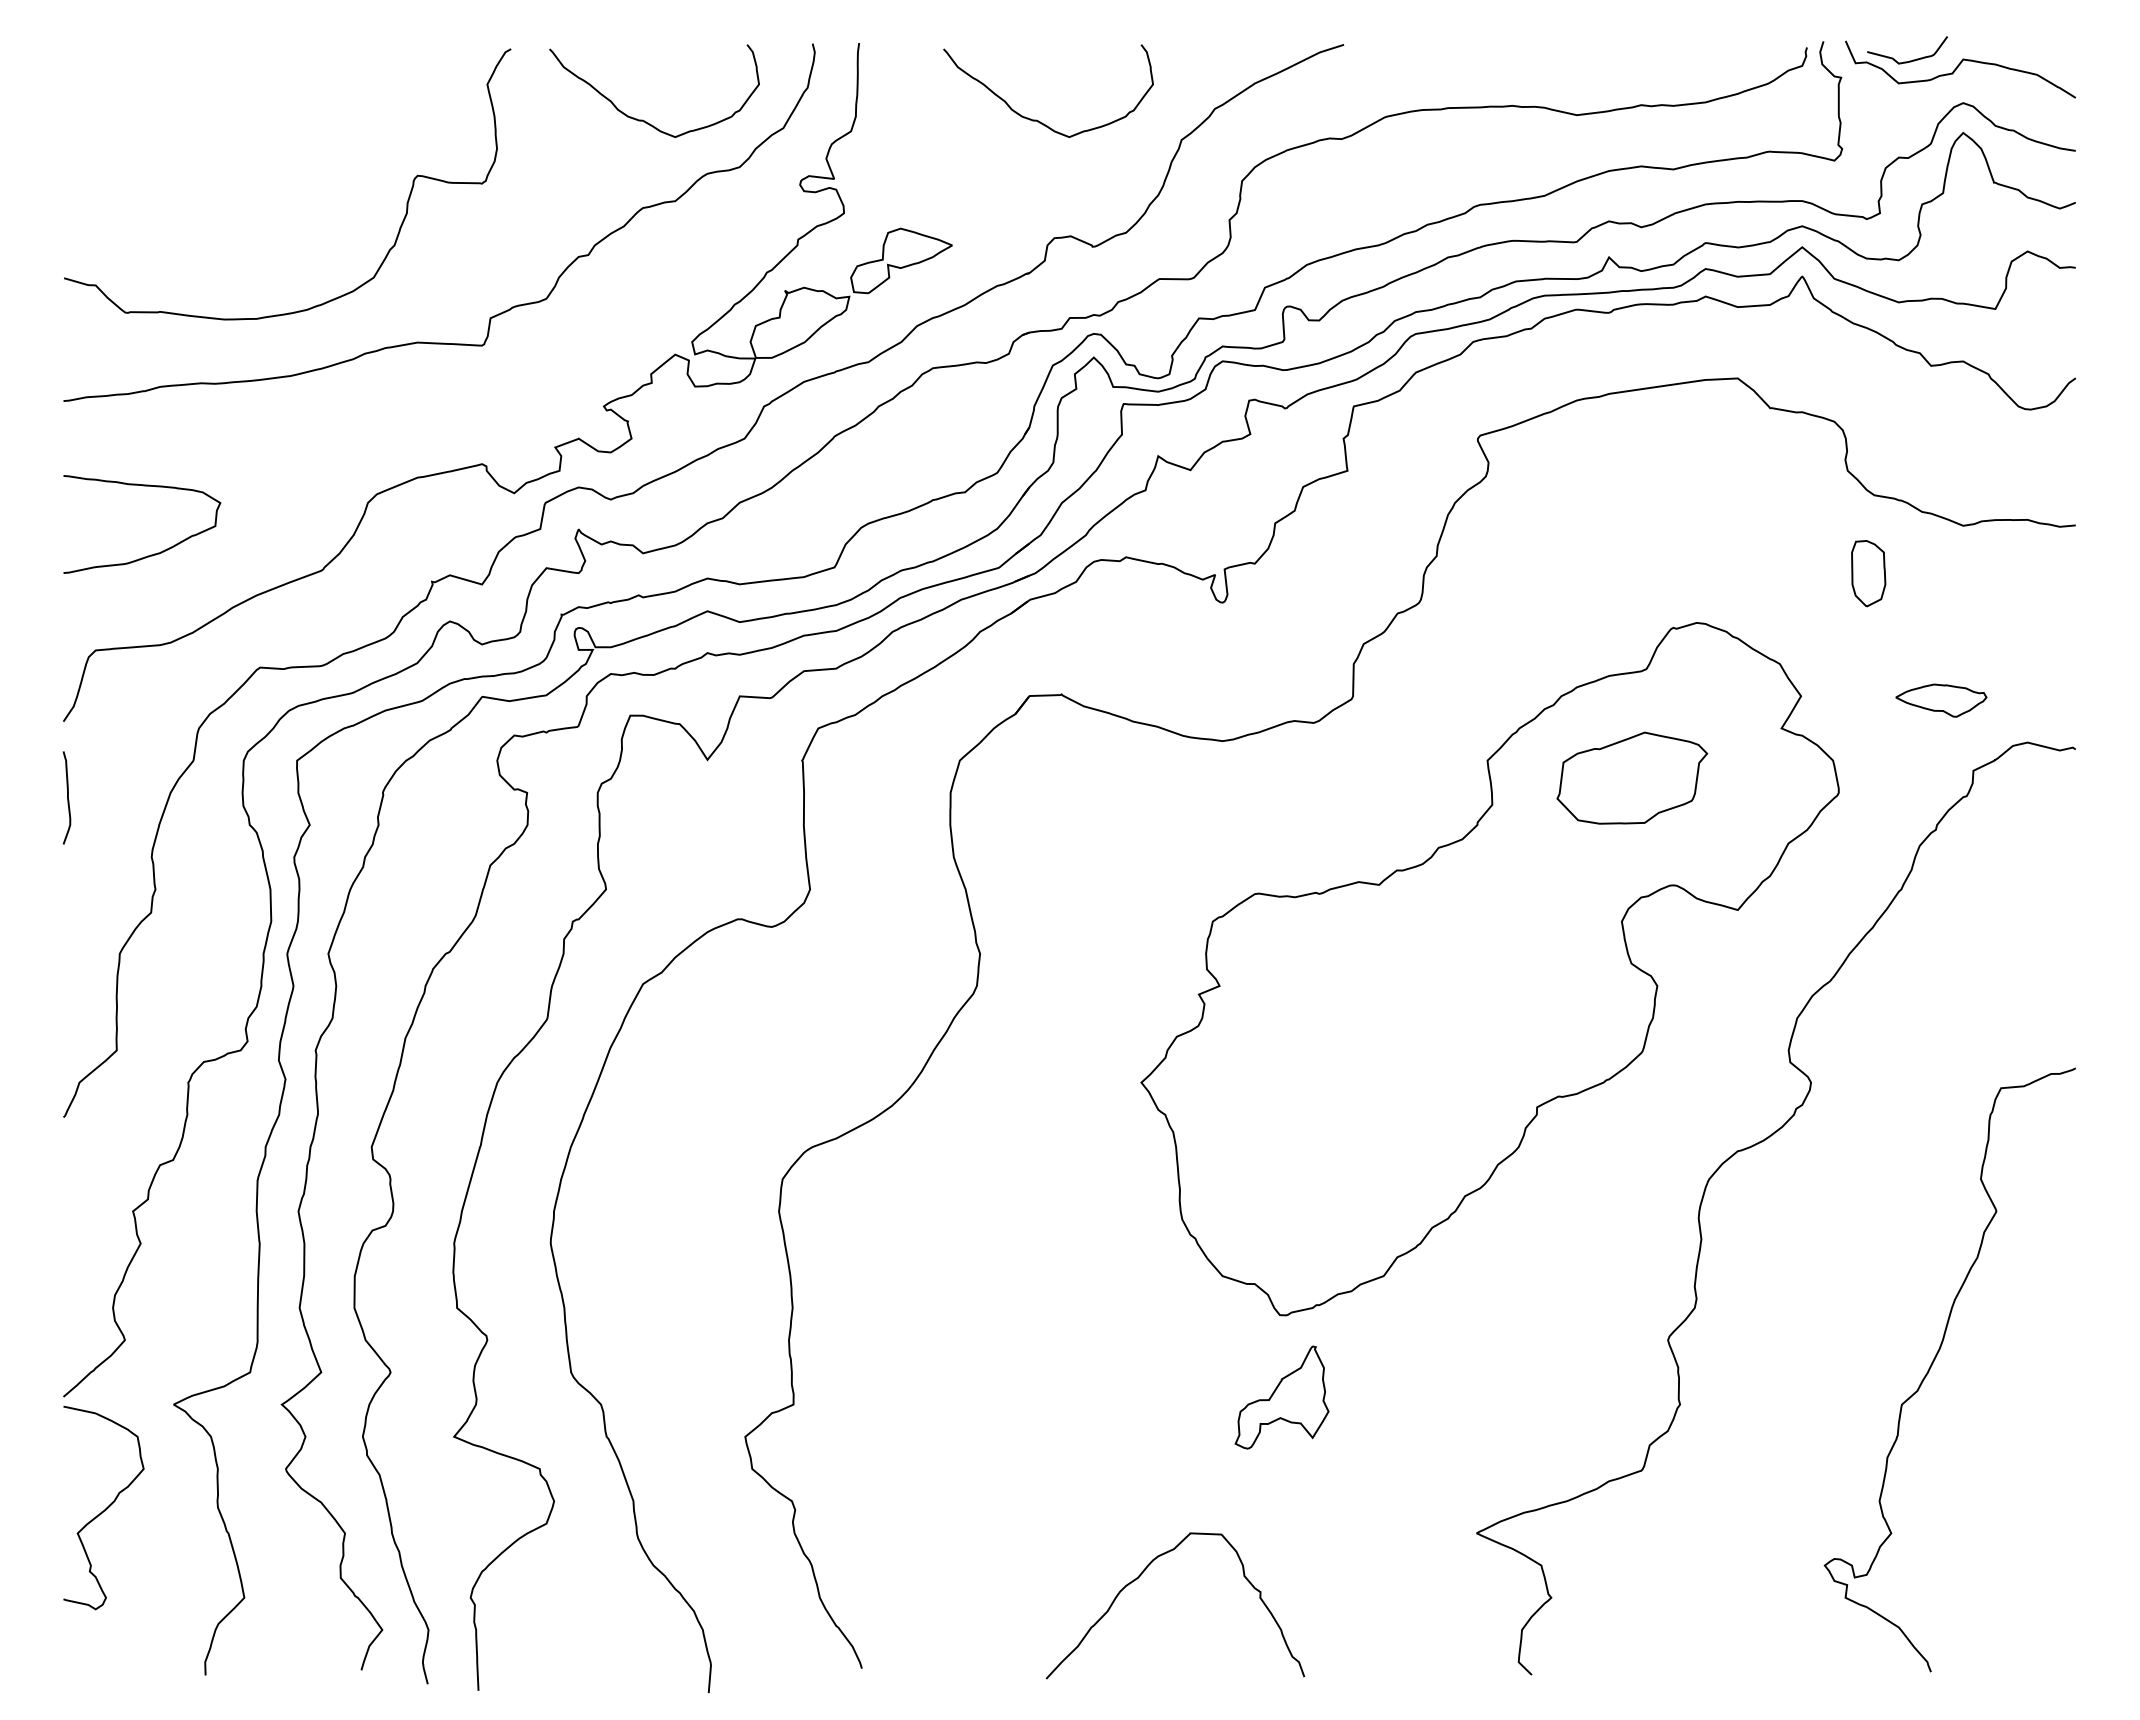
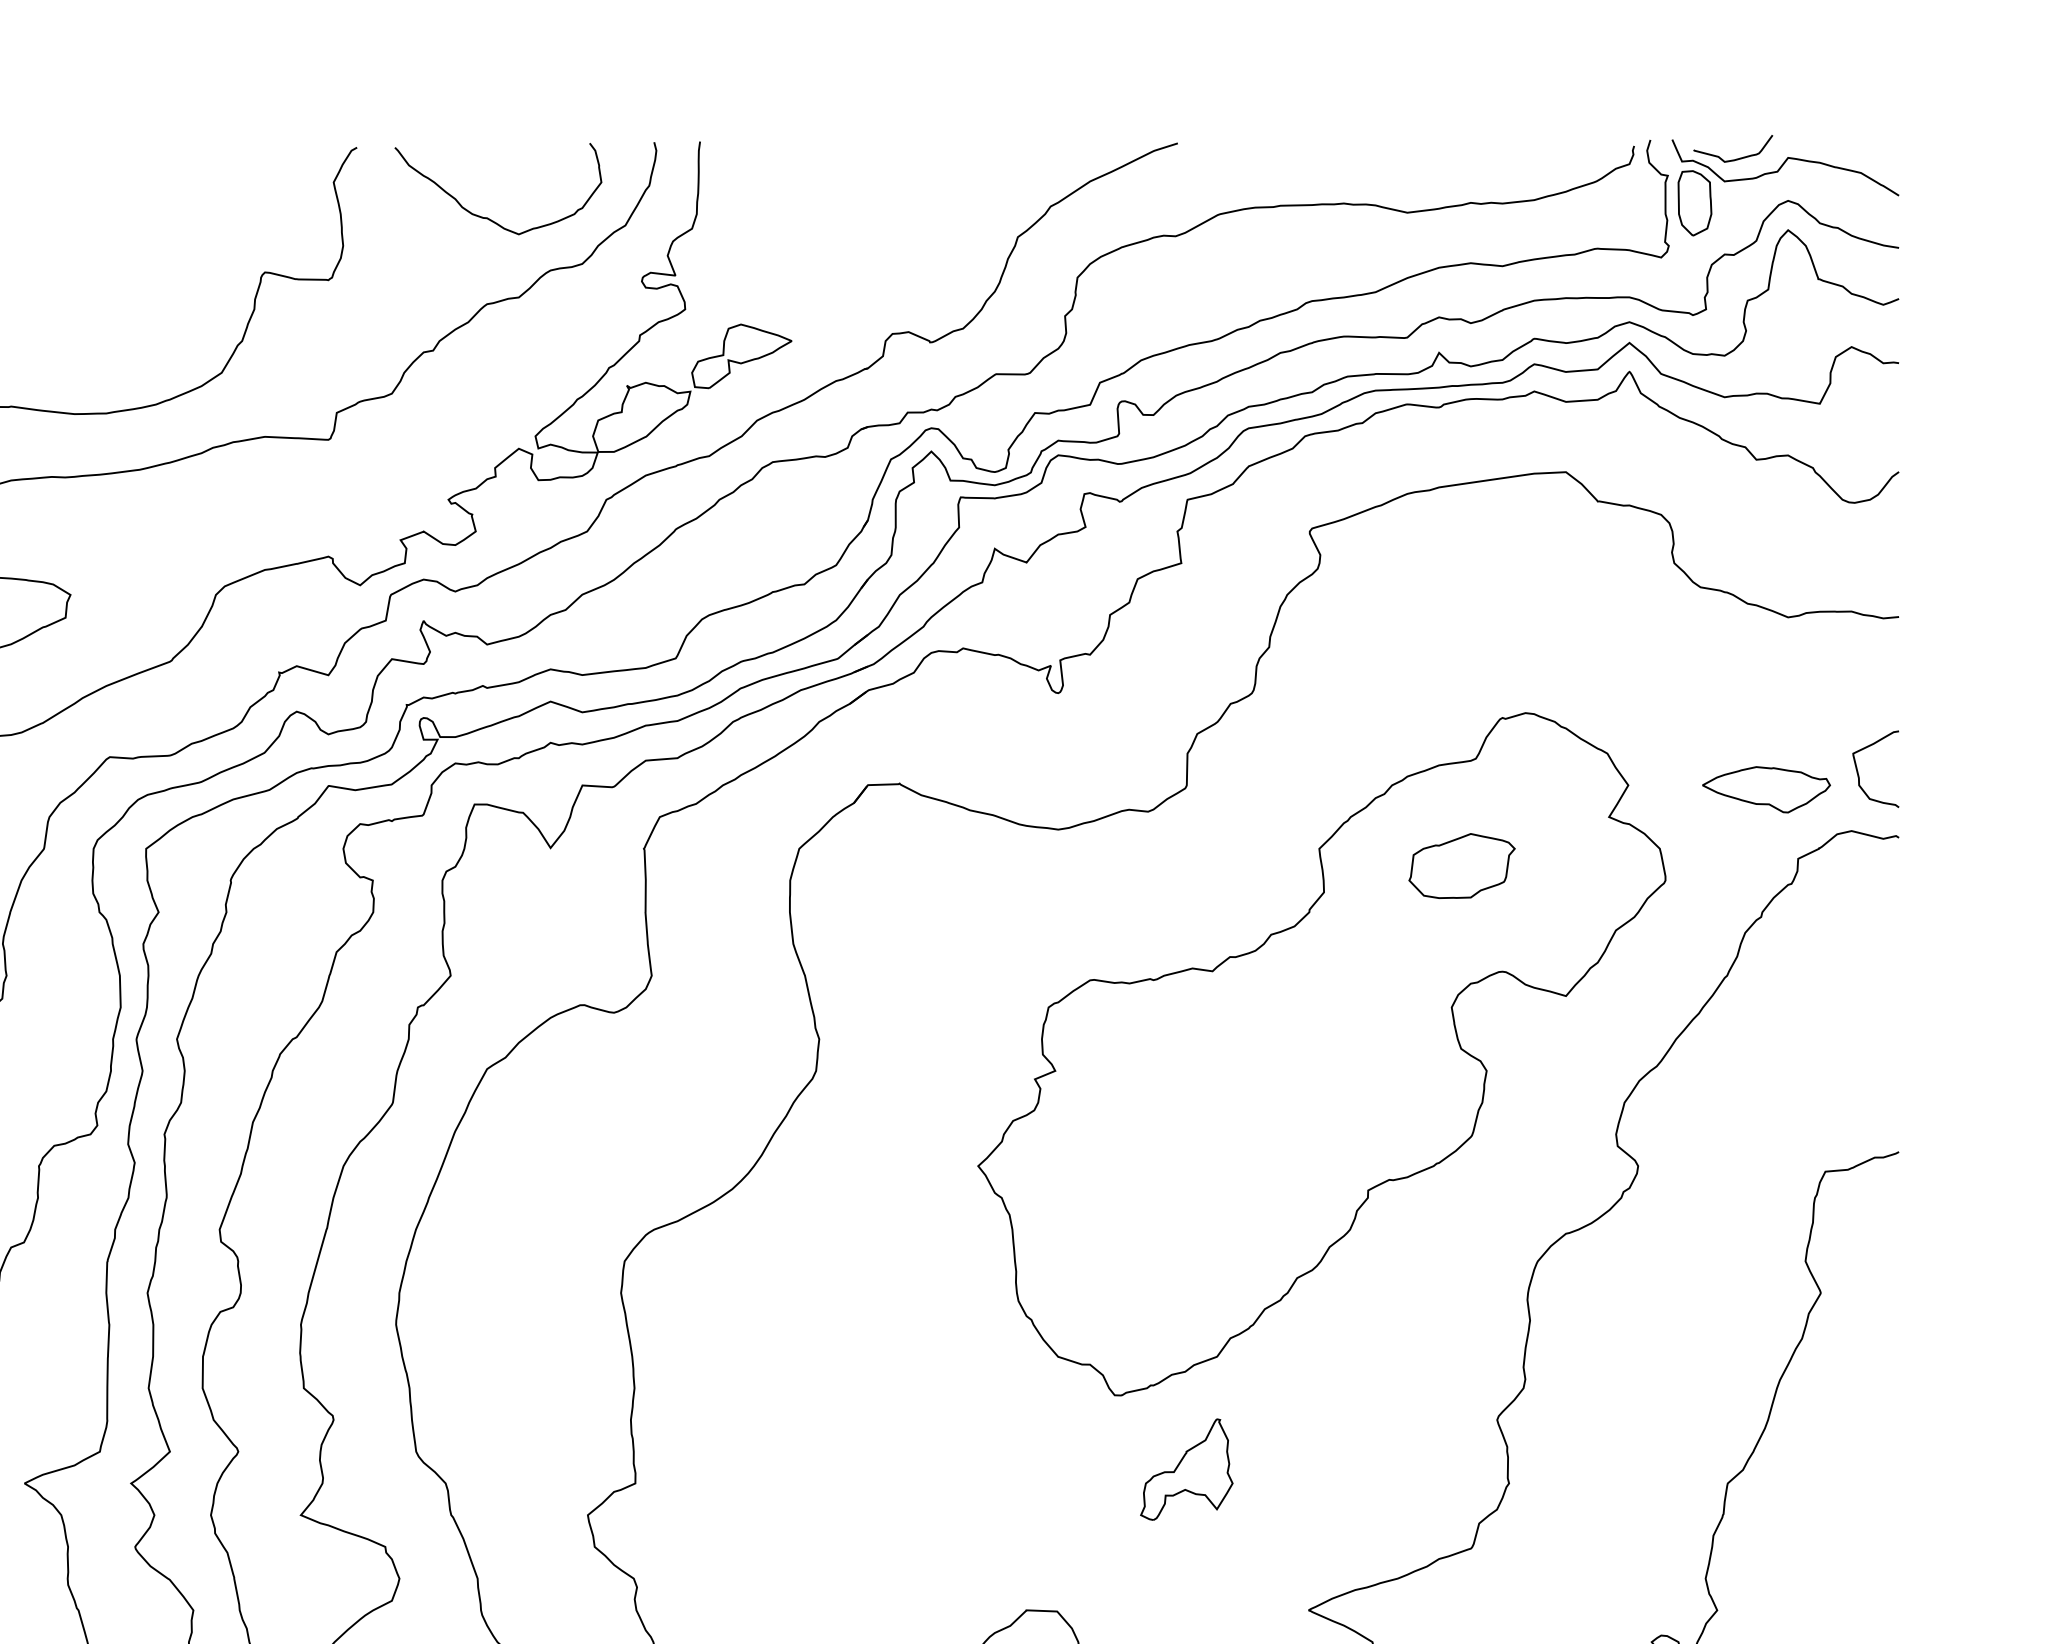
curve: (1036, 119) -> (874, 216), removed
part: (1868, 573) -> (1694, 203), moved
curve: (2035, 685) -> (1859, 774), added
part: (1941, 700) -> (1766, 789), size x1.43
part: (1632, 777) -> (1462, 865), size x0.71
part: (1281, 1397) -> (1186, 1469), moved

